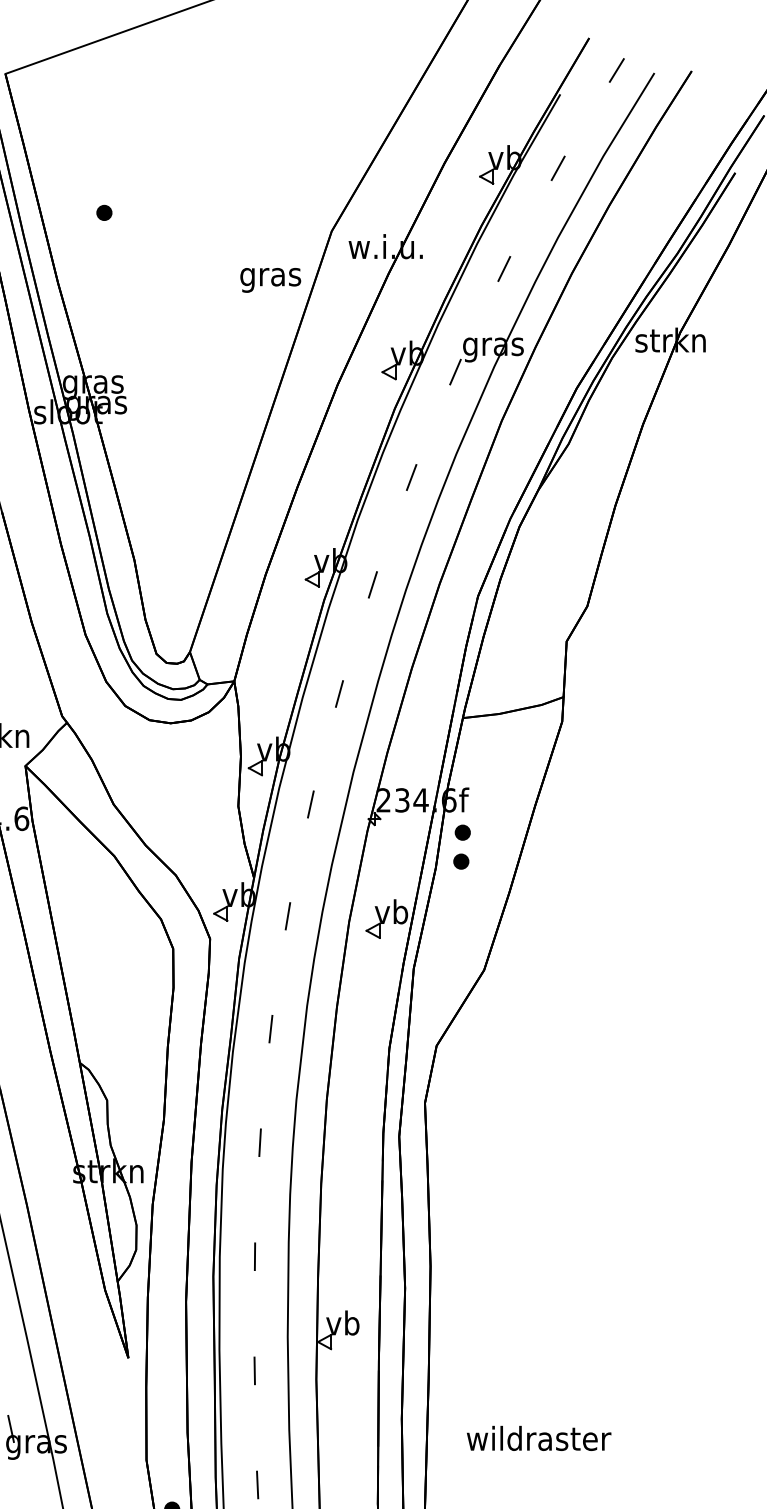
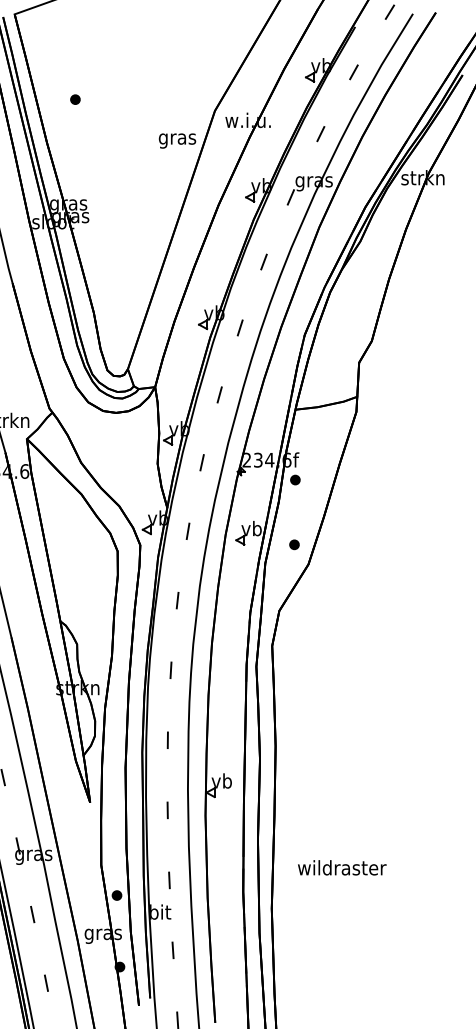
part: (461, 861) -> (294, 544), moved
text: (539, 1437) -> (342, 867), moved

